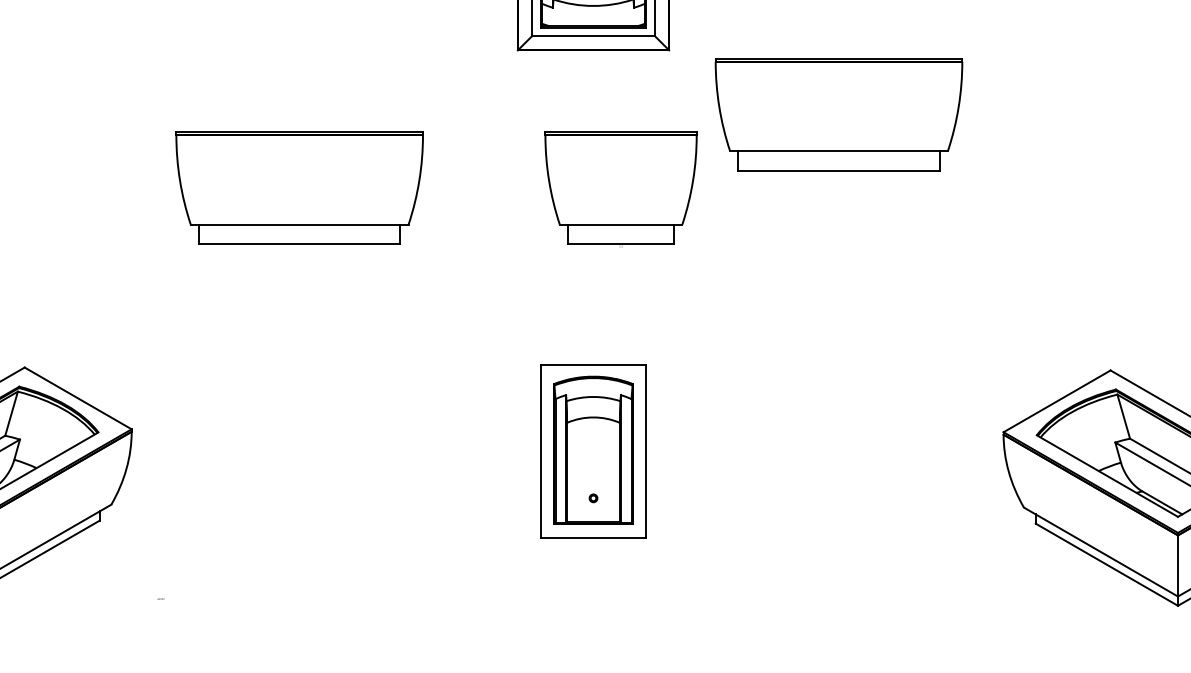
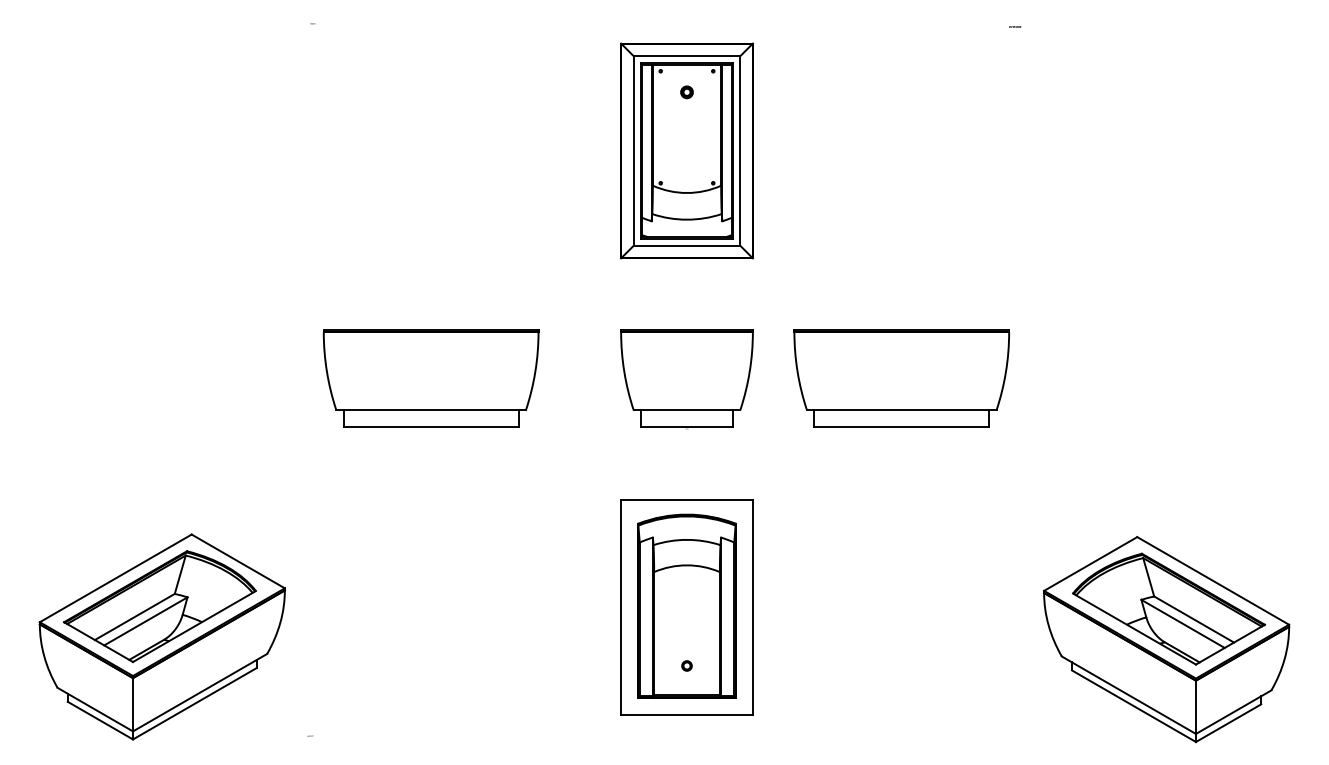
part: (838, 114) -> (901, 378), moved
part: (620, 189) -> (686, 379), moved
part: (592, 451) -> (686, 607), size x1.43

